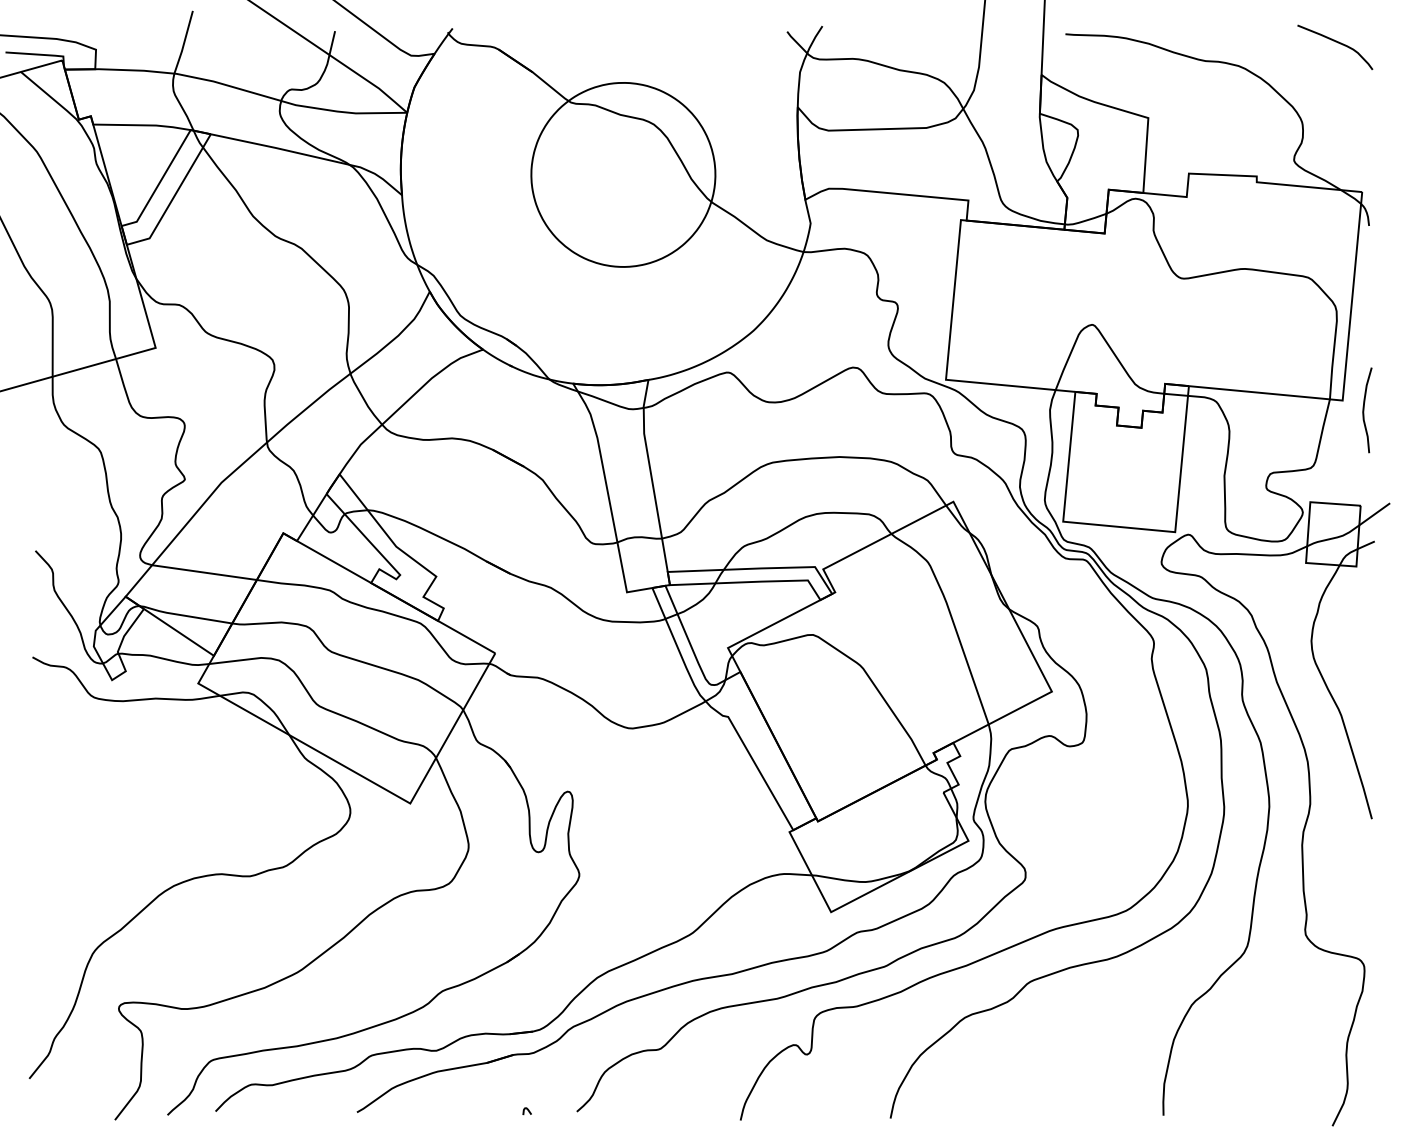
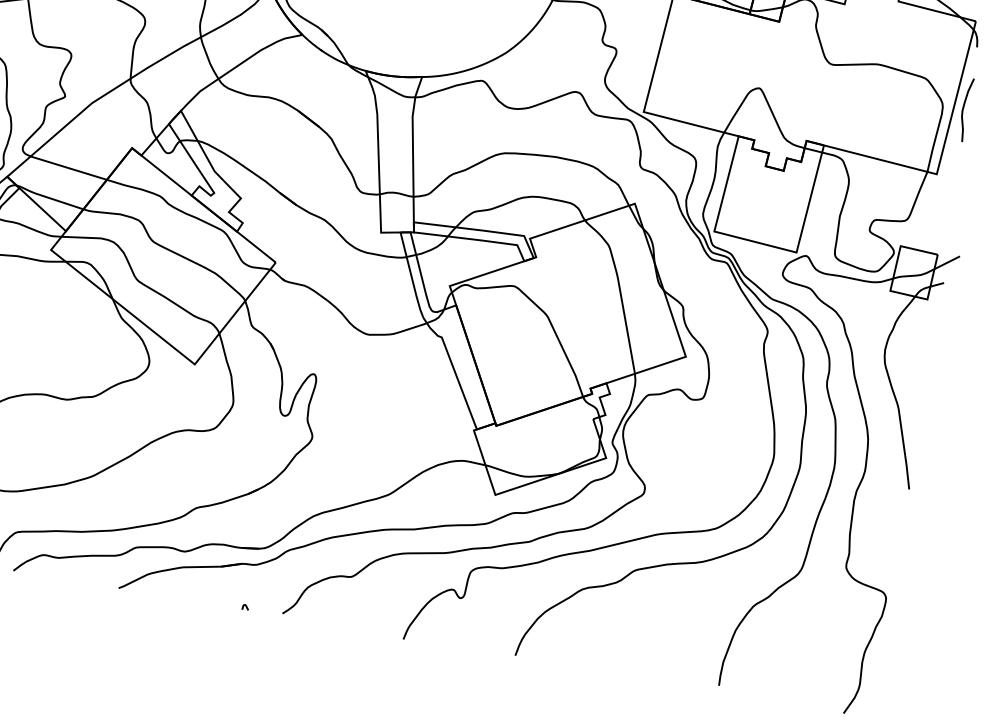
curve: (1364, 410) -> (963, 109), moved

